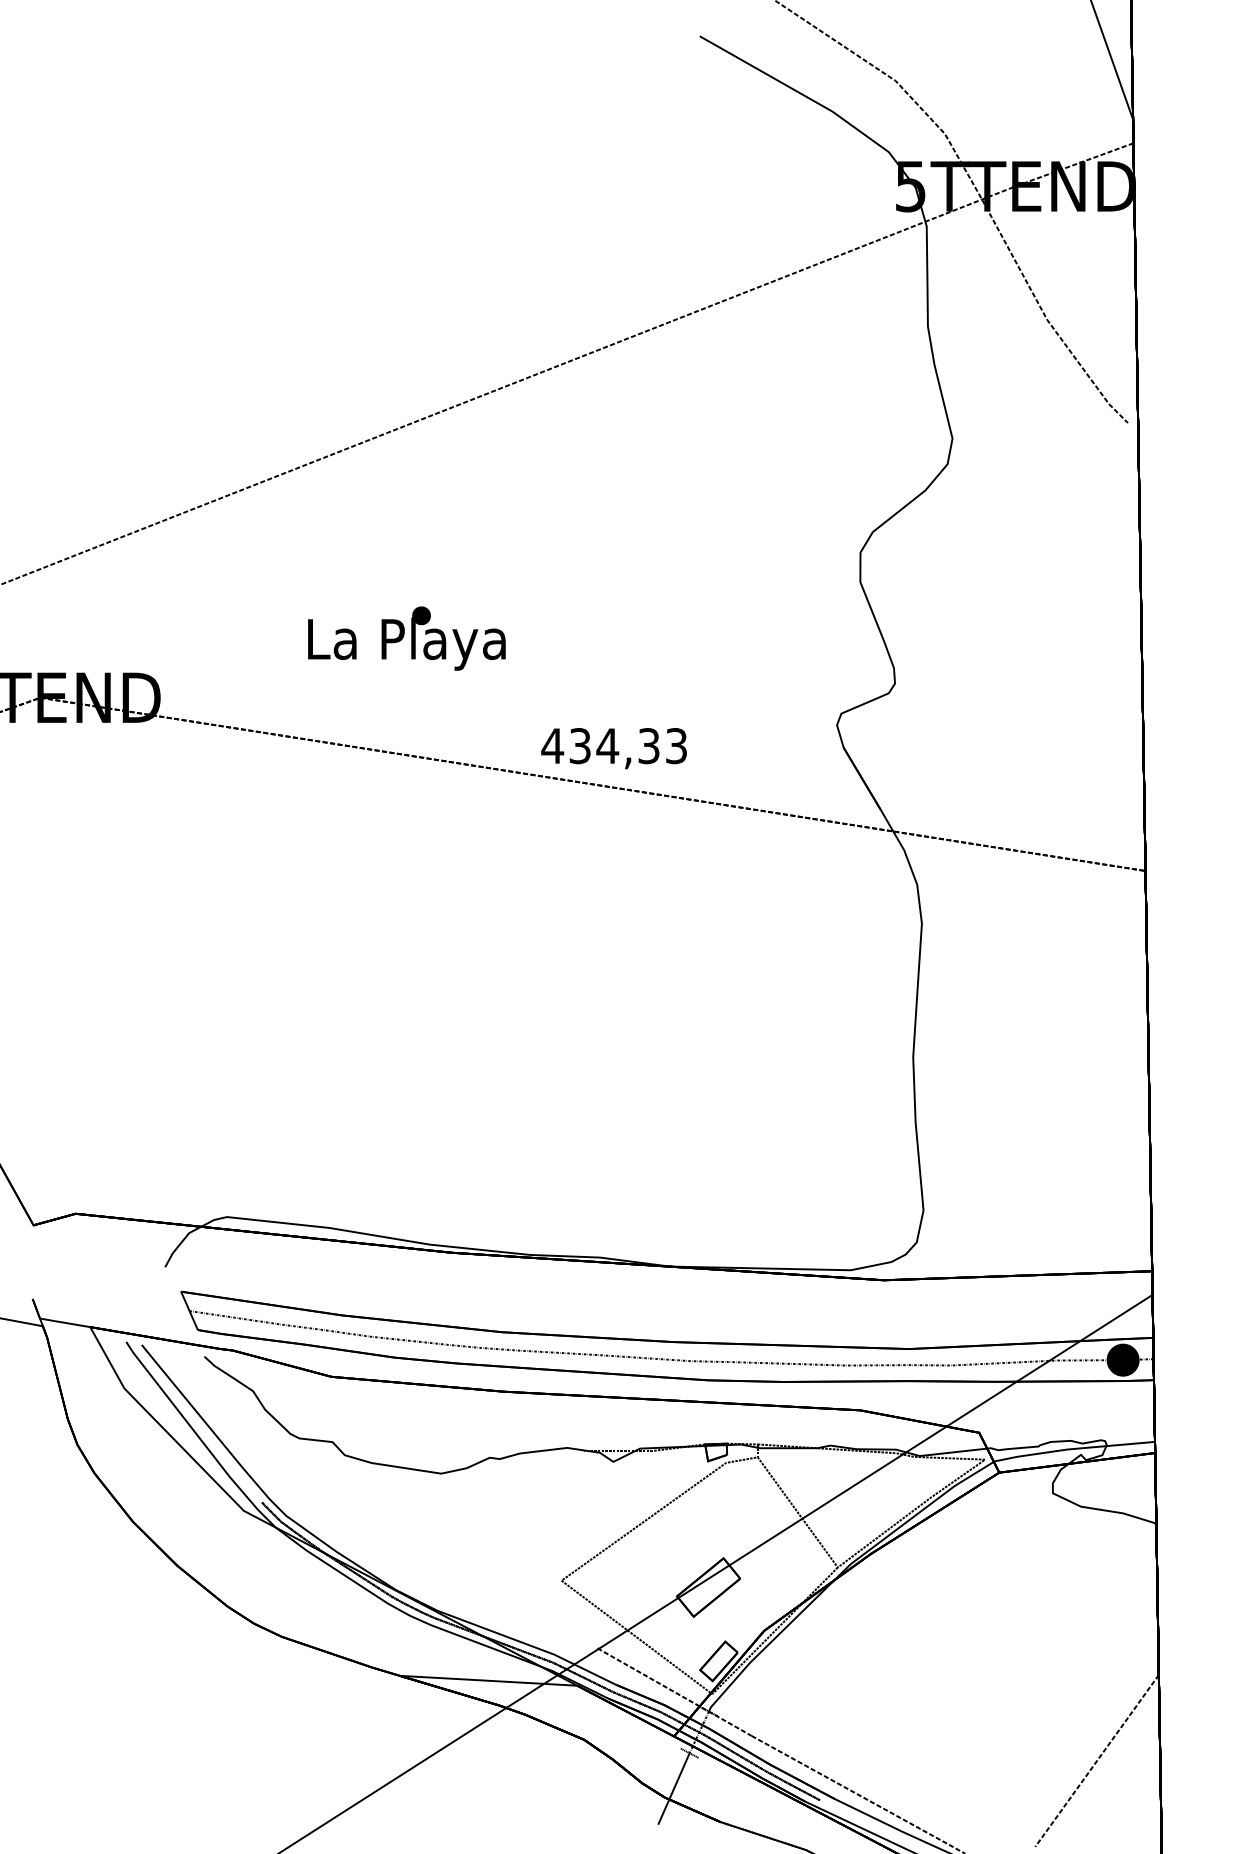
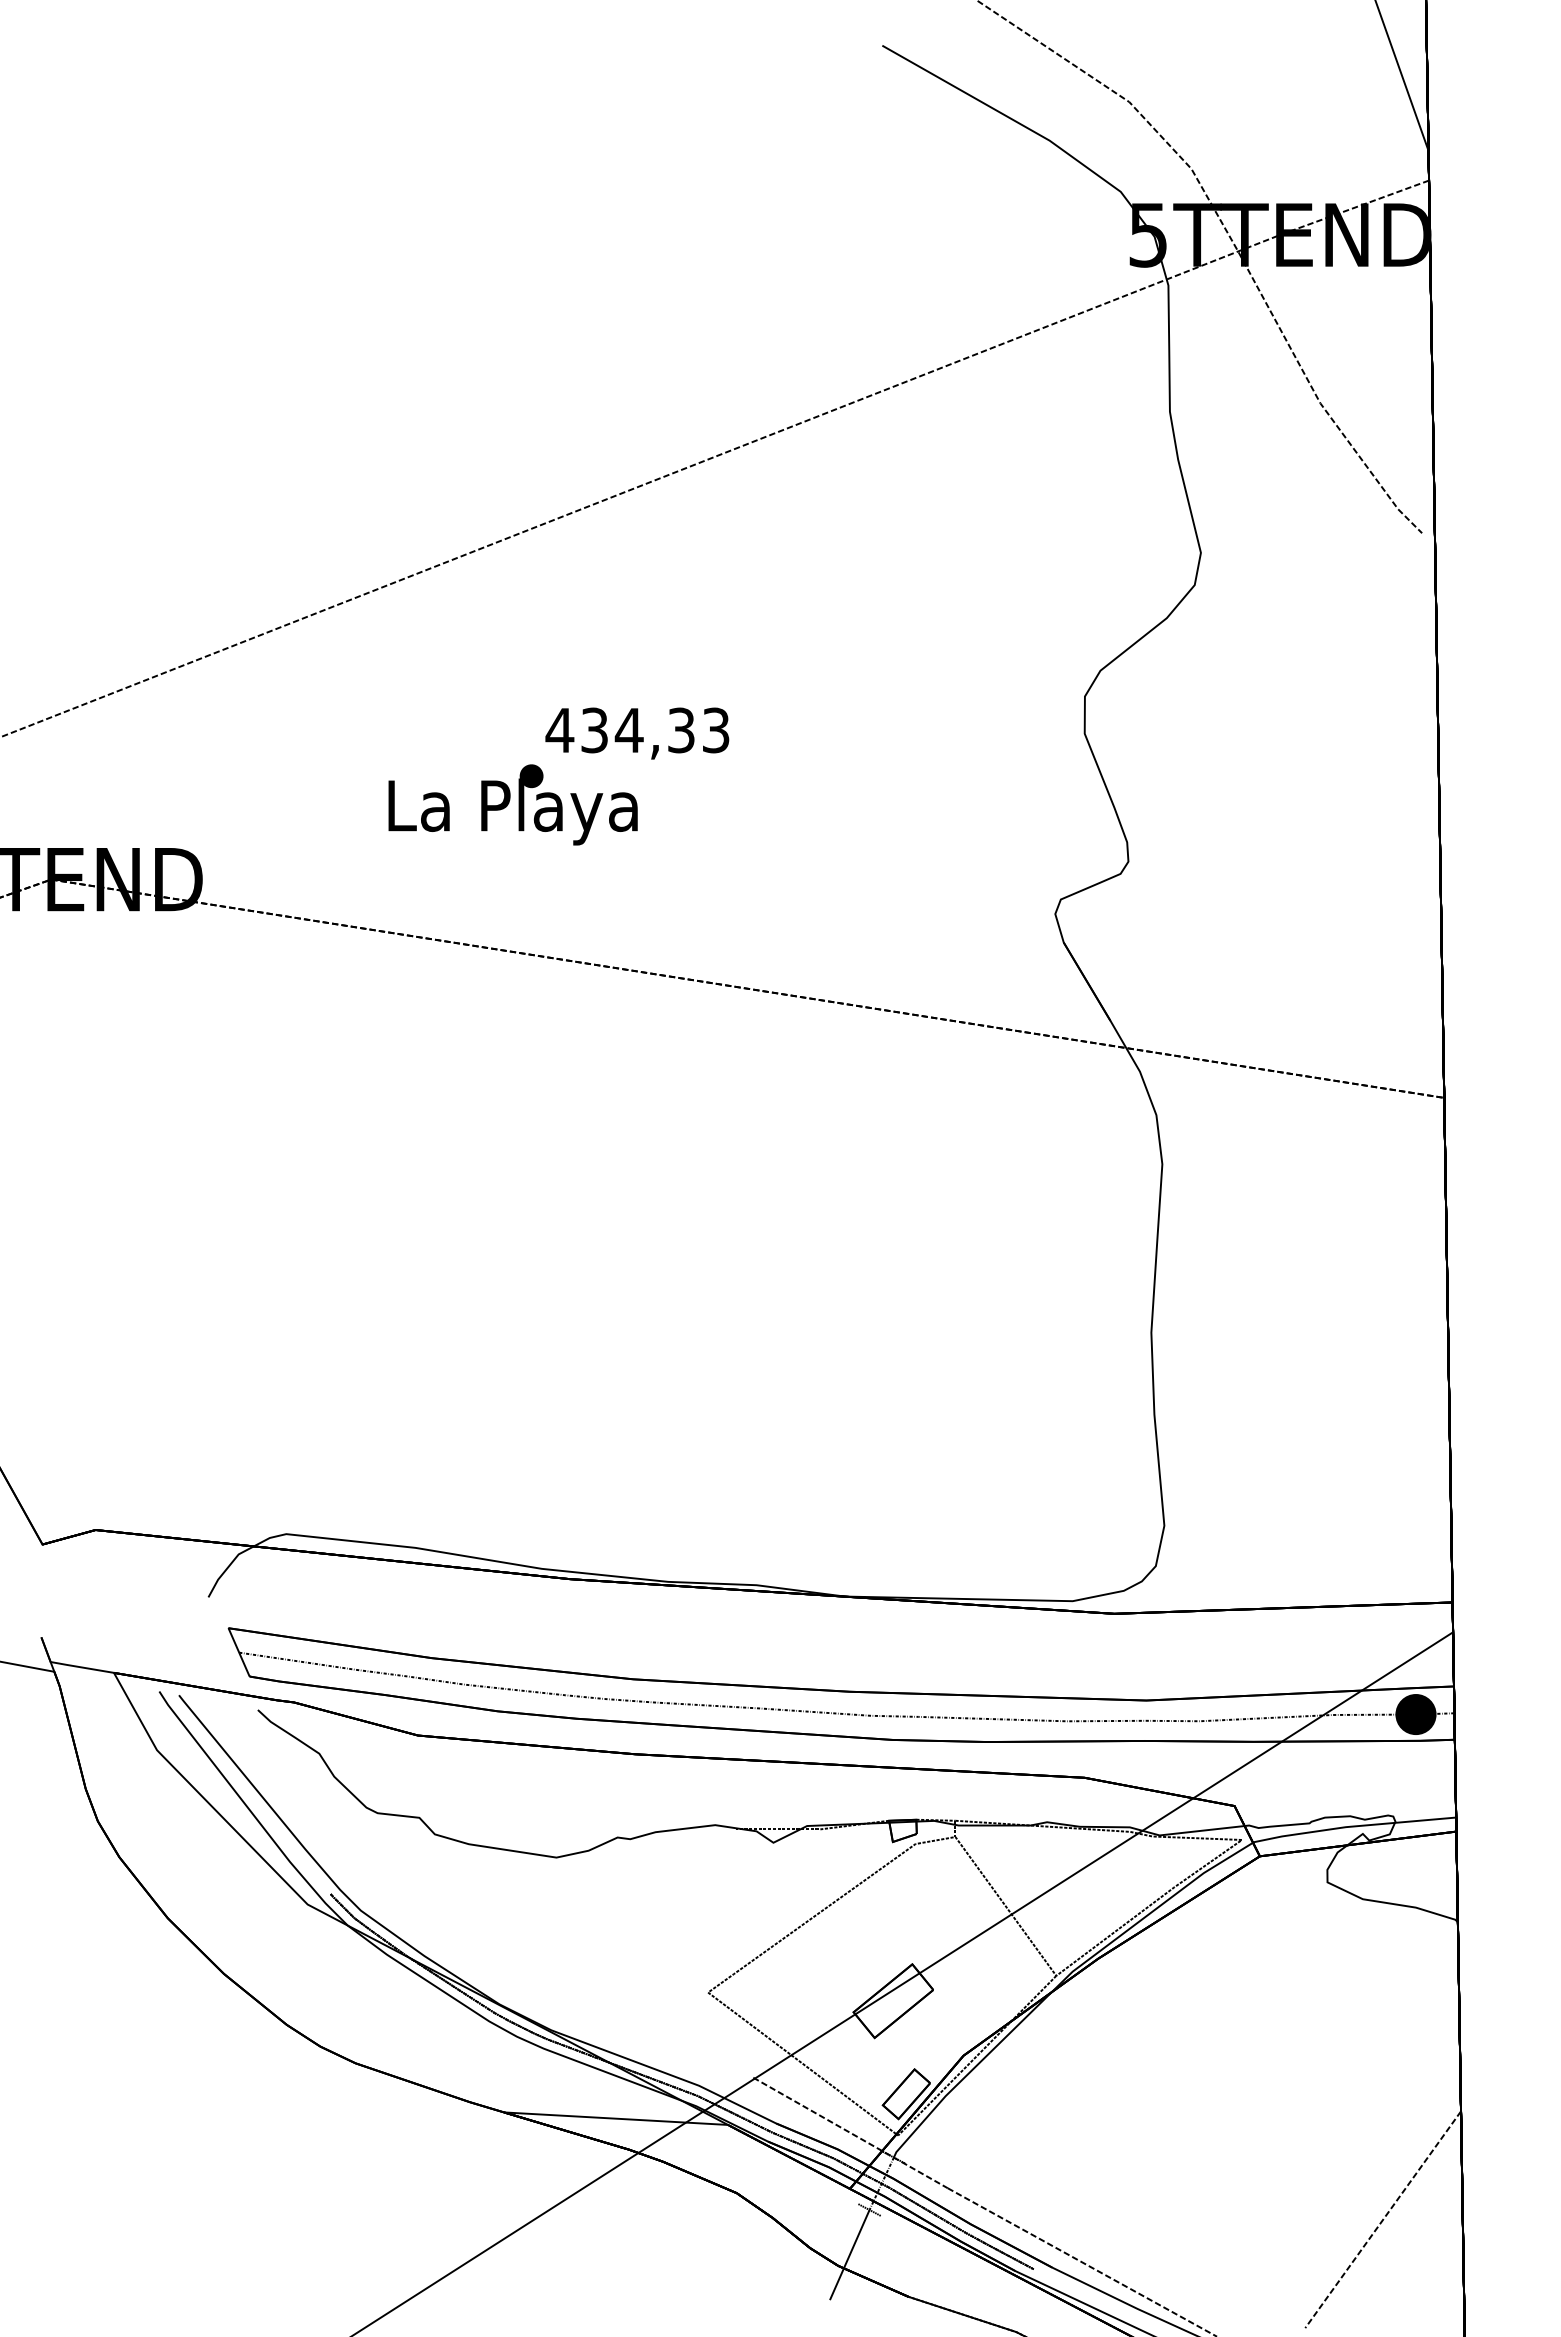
text: (614, 748) -> (637, 733), moved

